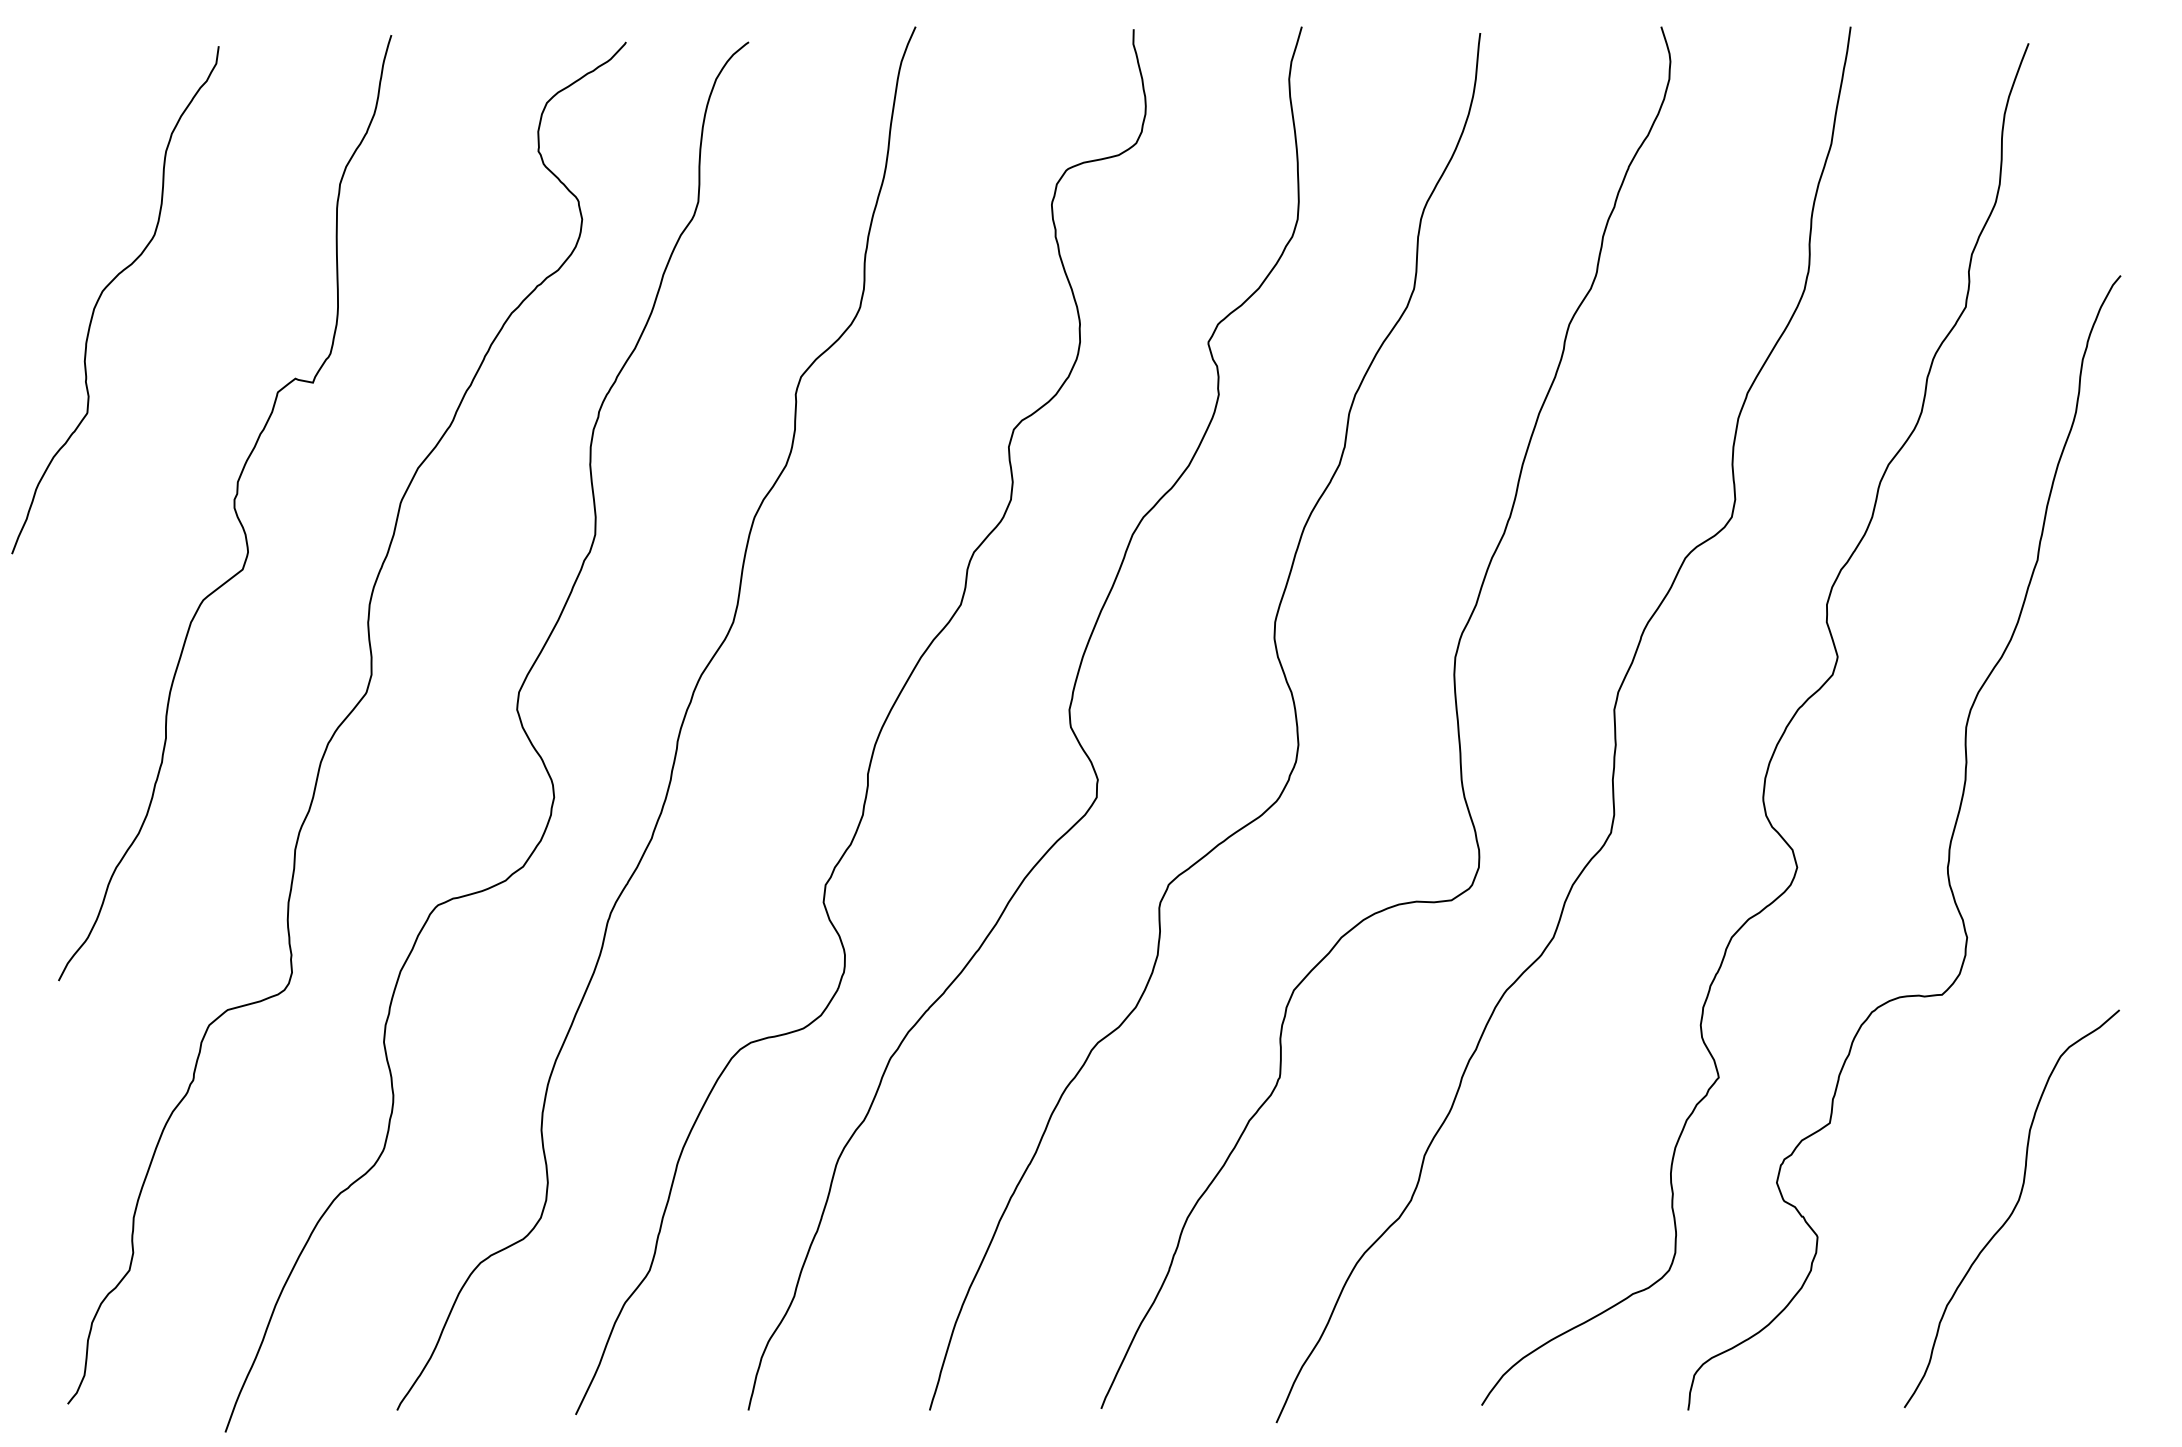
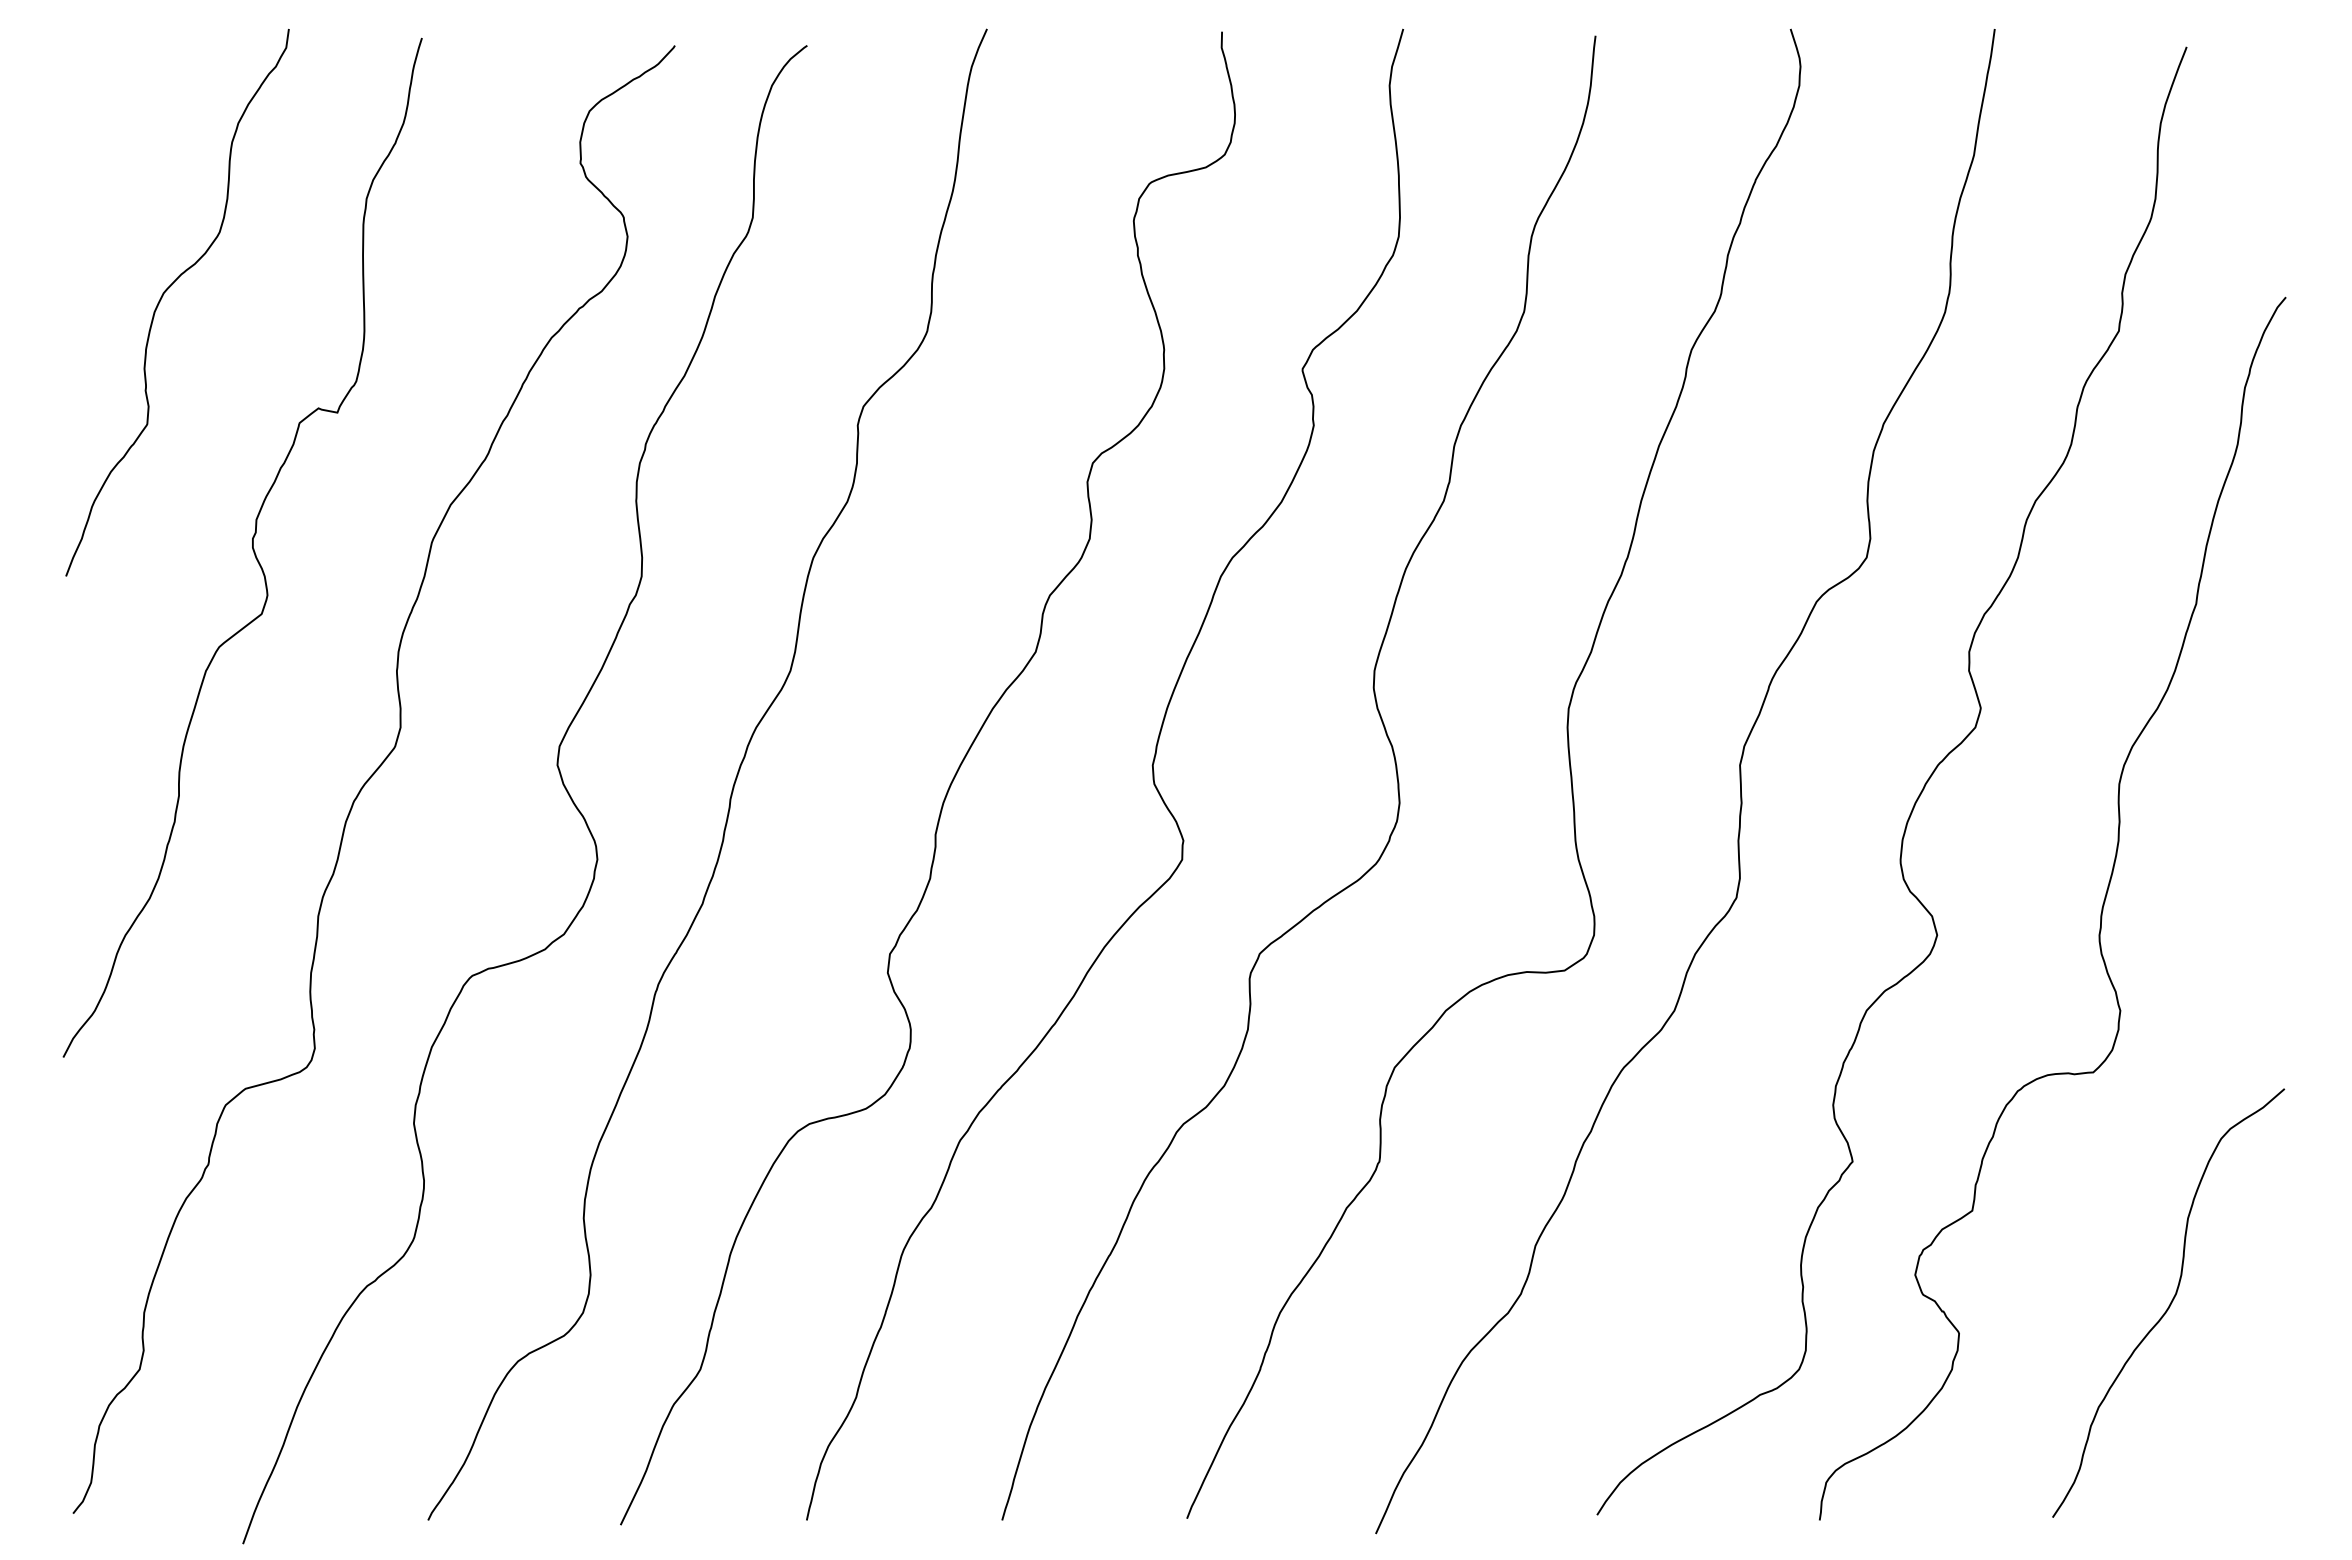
curve: (102, 294) -> (163, 296), moved

